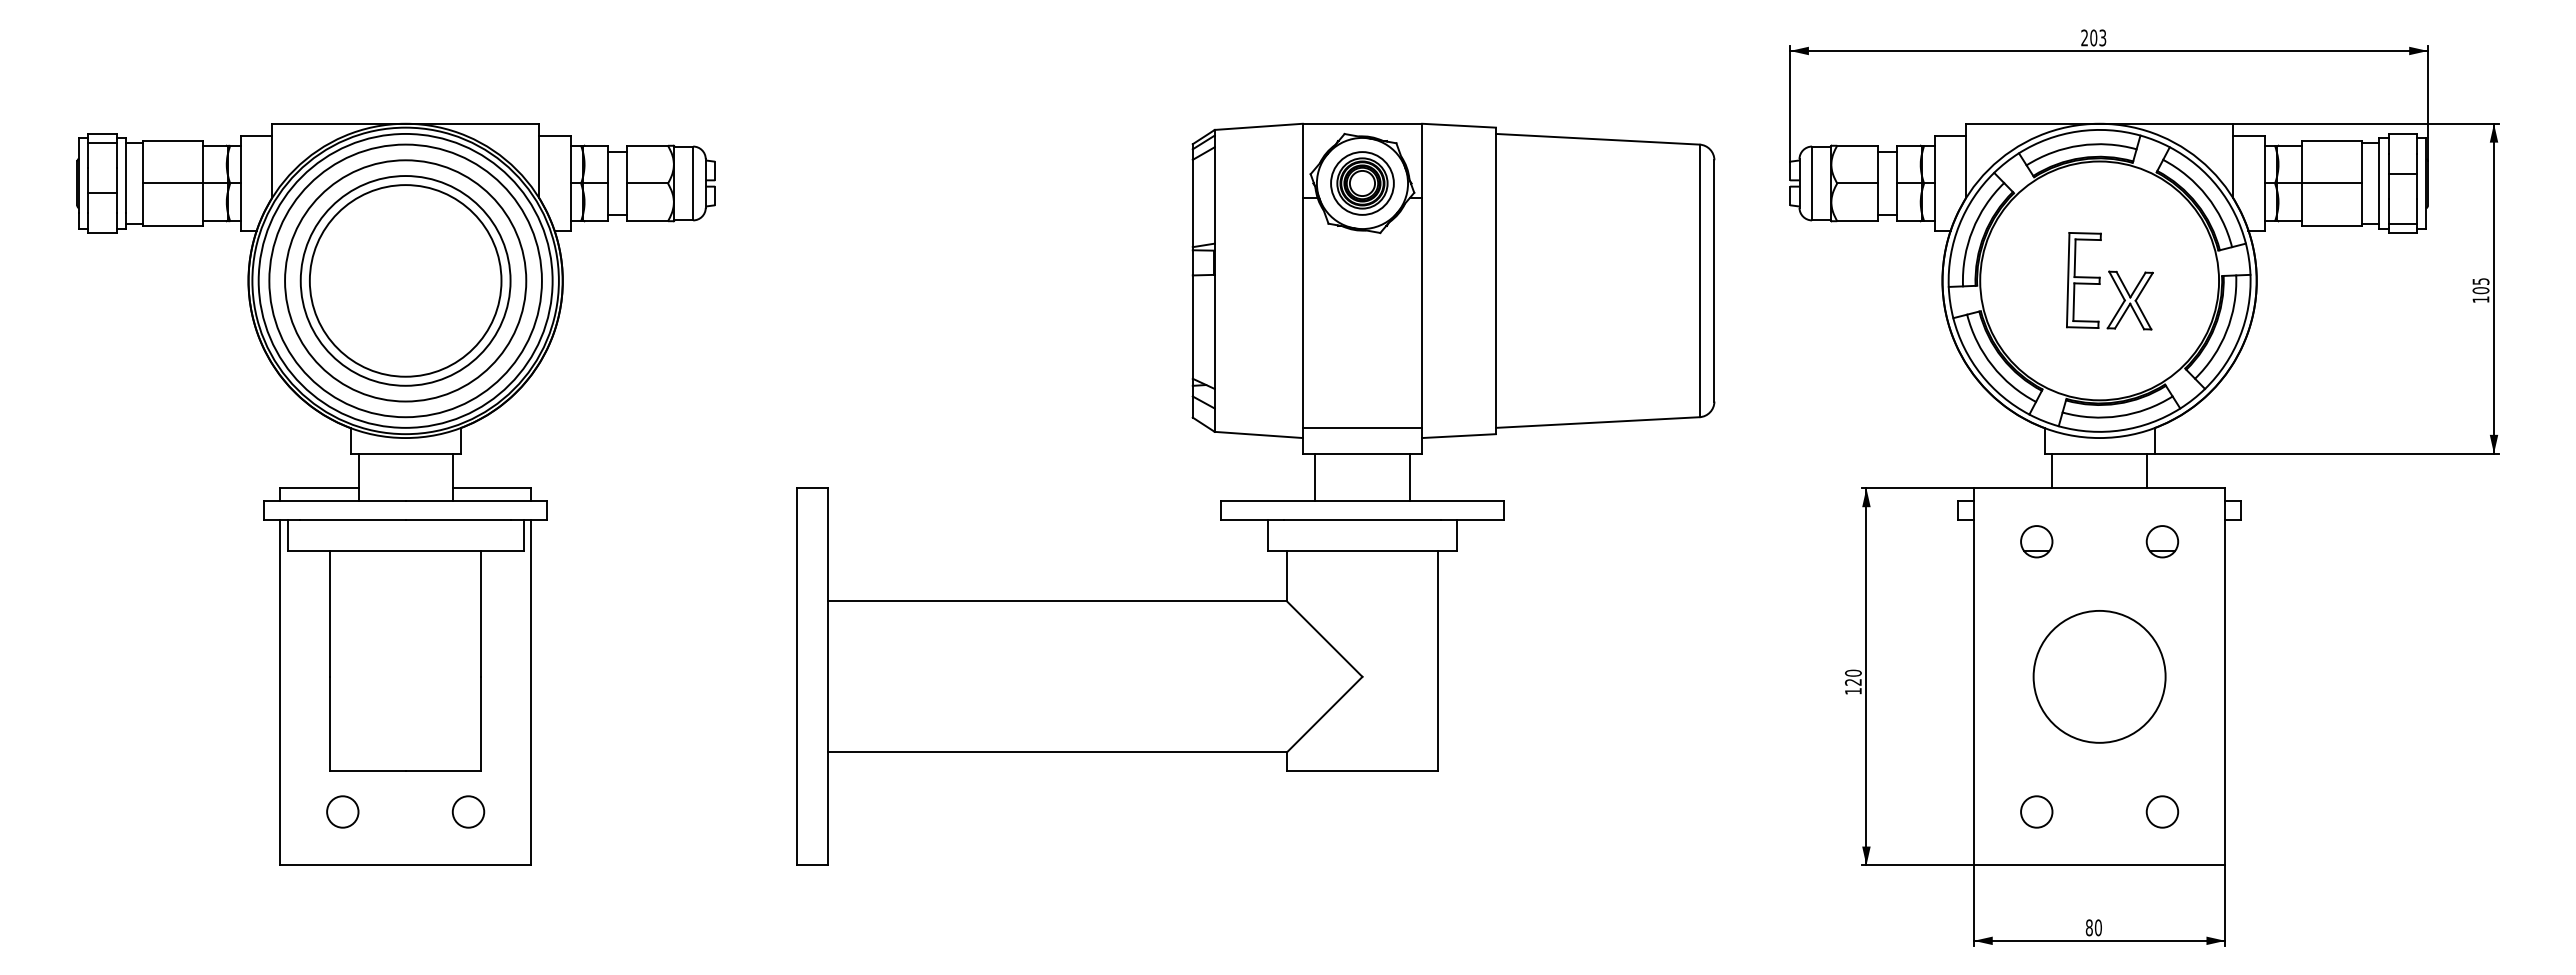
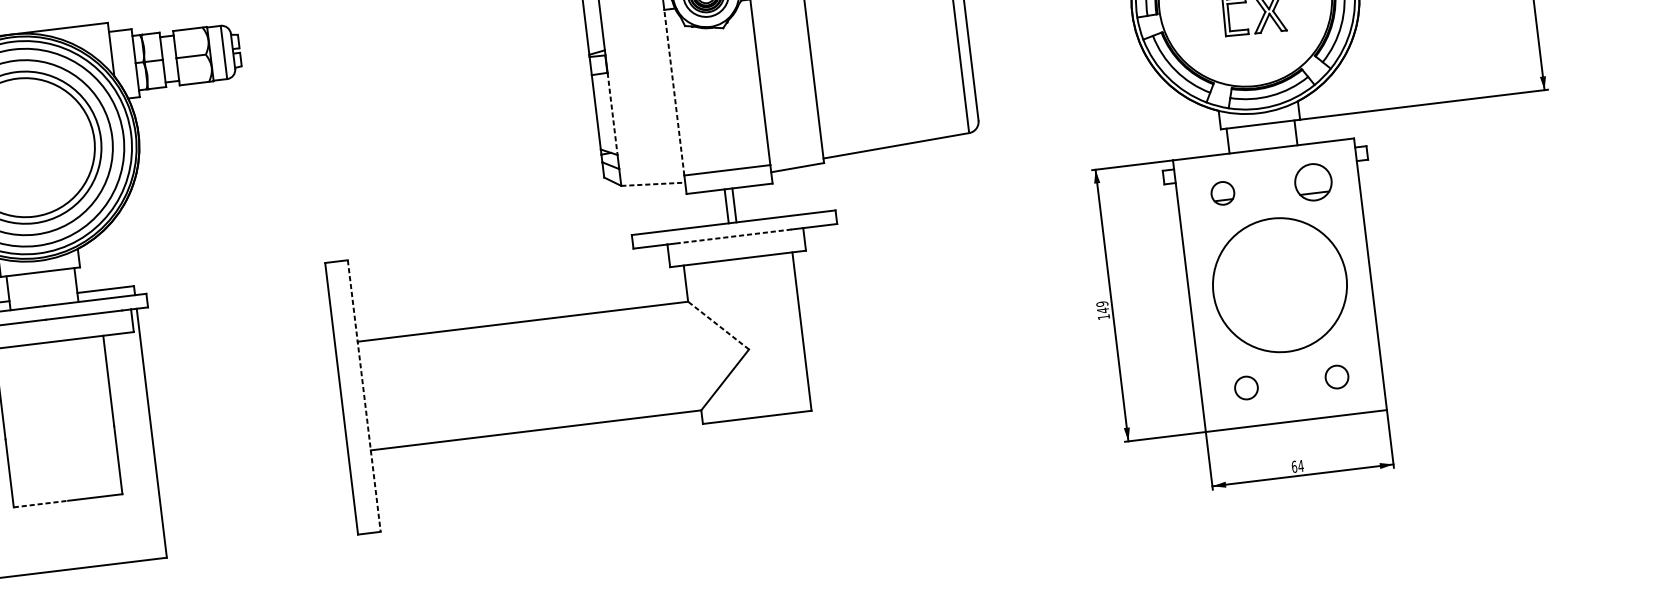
line: (1302, 313) -> (674, 93), solid -> dashed
line: (1214, 332) -> (612, 114), solid -> dashed
line: (1259, 435) -> (653, 184), solid -> dashed
line: (1315, 476) -> (734, 204), moved
line: (1409, 476) -> (726, 205), moved
line: (1361, 519) -> (734, 236), solid -> dashed
part: (2162, 541) -> (1313, 182), size x1.6
line: (1324, 638) -> (718, 325), solid -> dashed
line: (828, 676) -> (364, 395), solid -> dashed
circle: (2099, 676) -> (1279, 284), size x1.4
text: (1853, 677) -> (1102, 307), 120 -> 149
line: (367, 771) -> (40, 504), solid -> dashed
circle: (342, 811) -> (26, 535), removed
circle: (468, 811) -> (116, 524), removed
text: (2093, 927) -> (1297, 466), 80 -> 64

